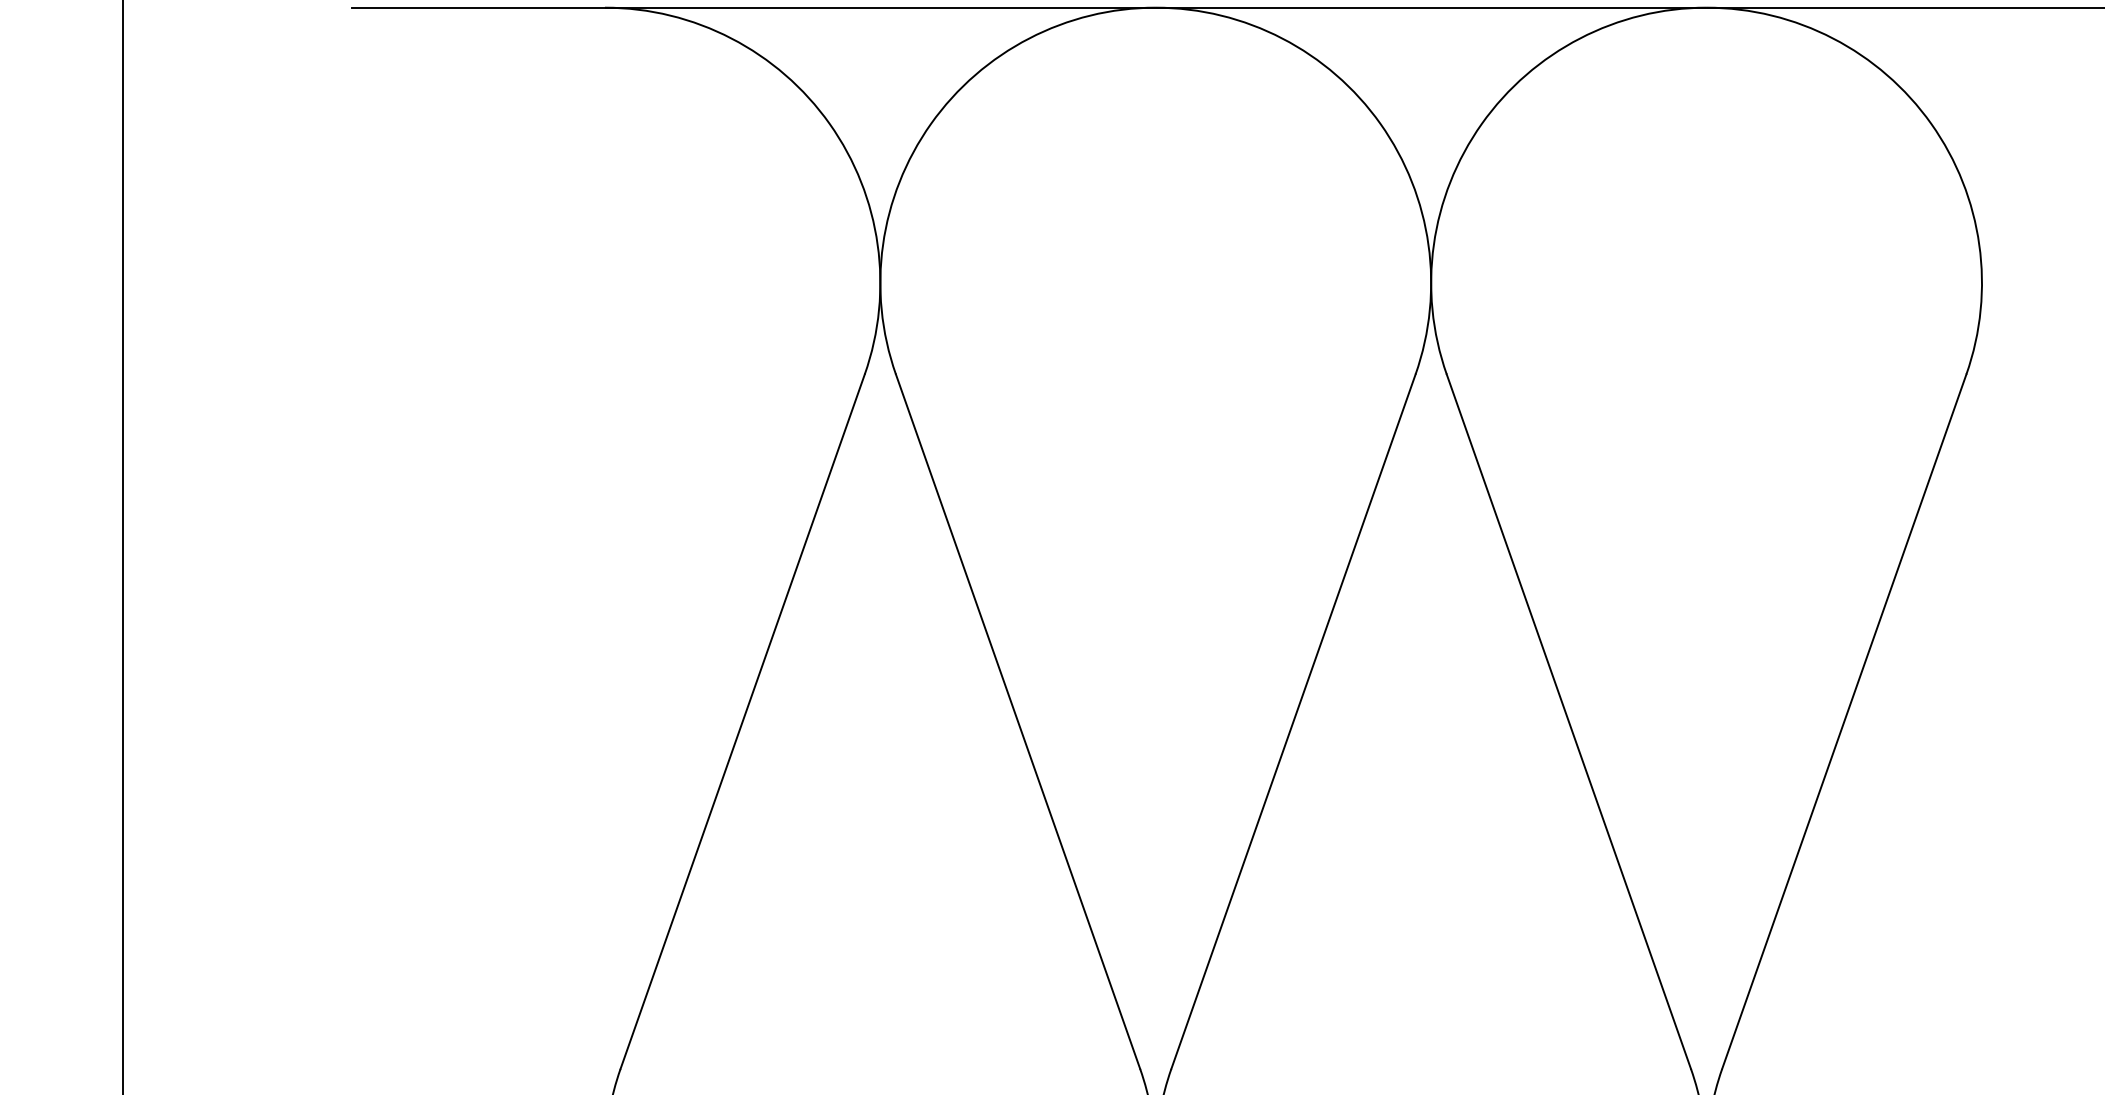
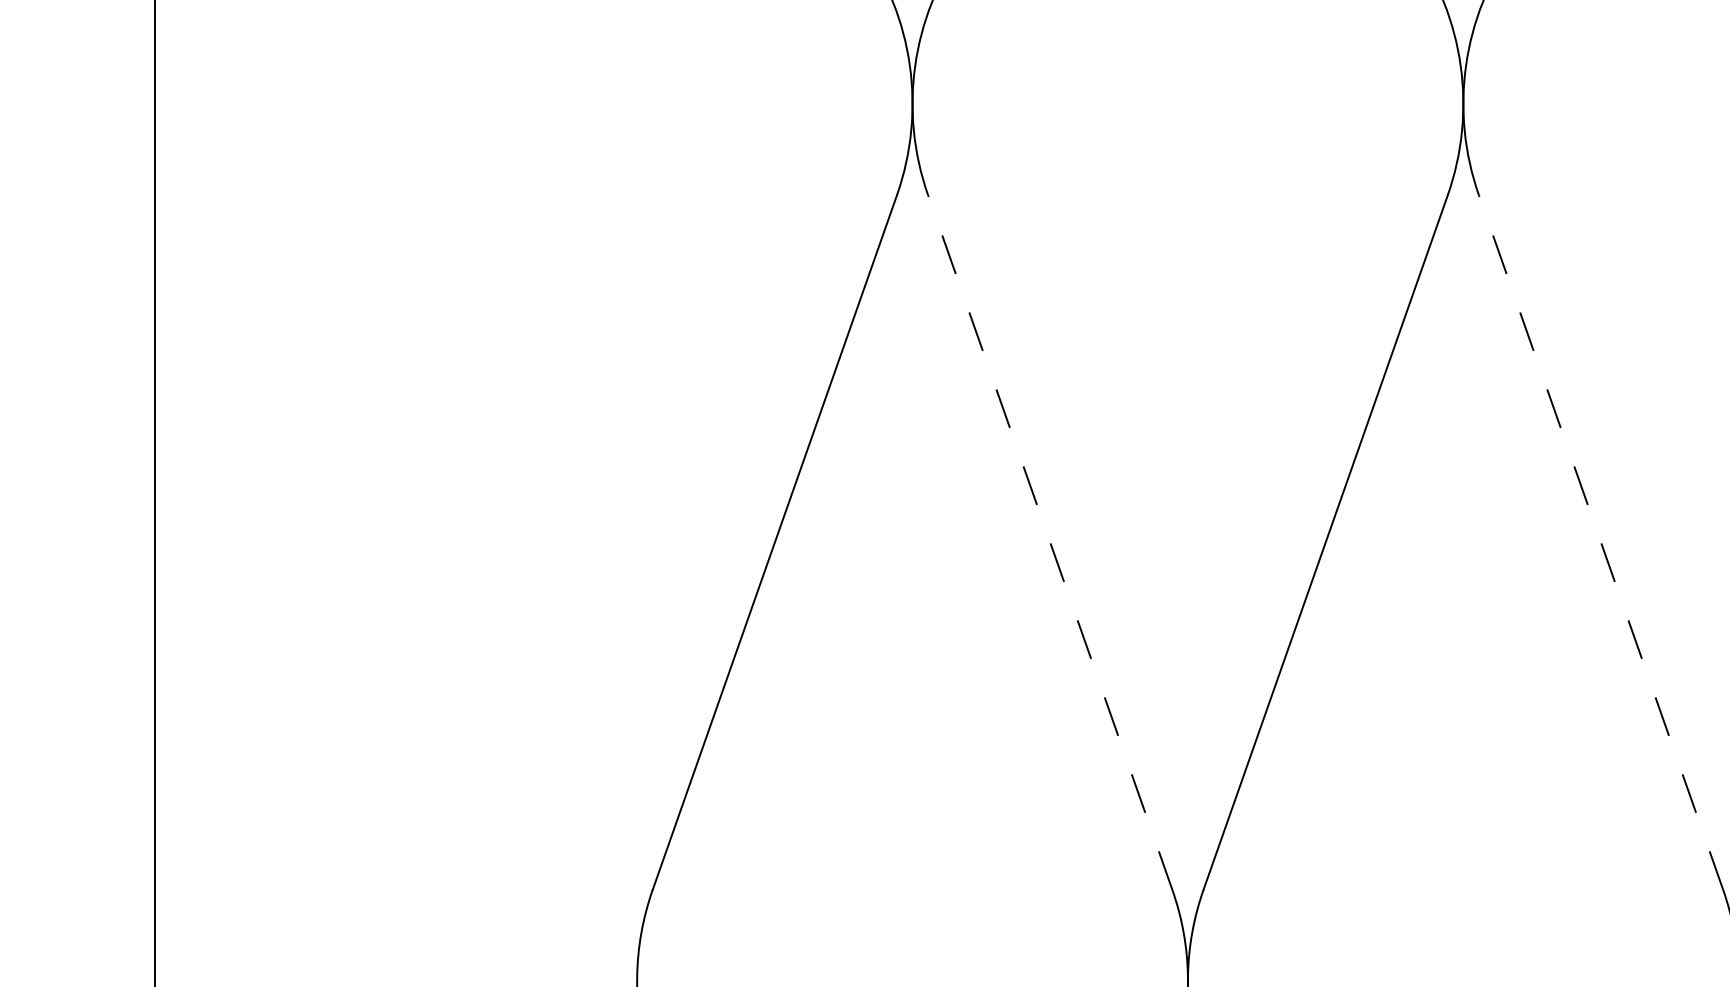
line: (1017, 721) -> (1049, 542), solid -> dashed
line: (1568, 721) -> (1600, 542), solid -> dashed

